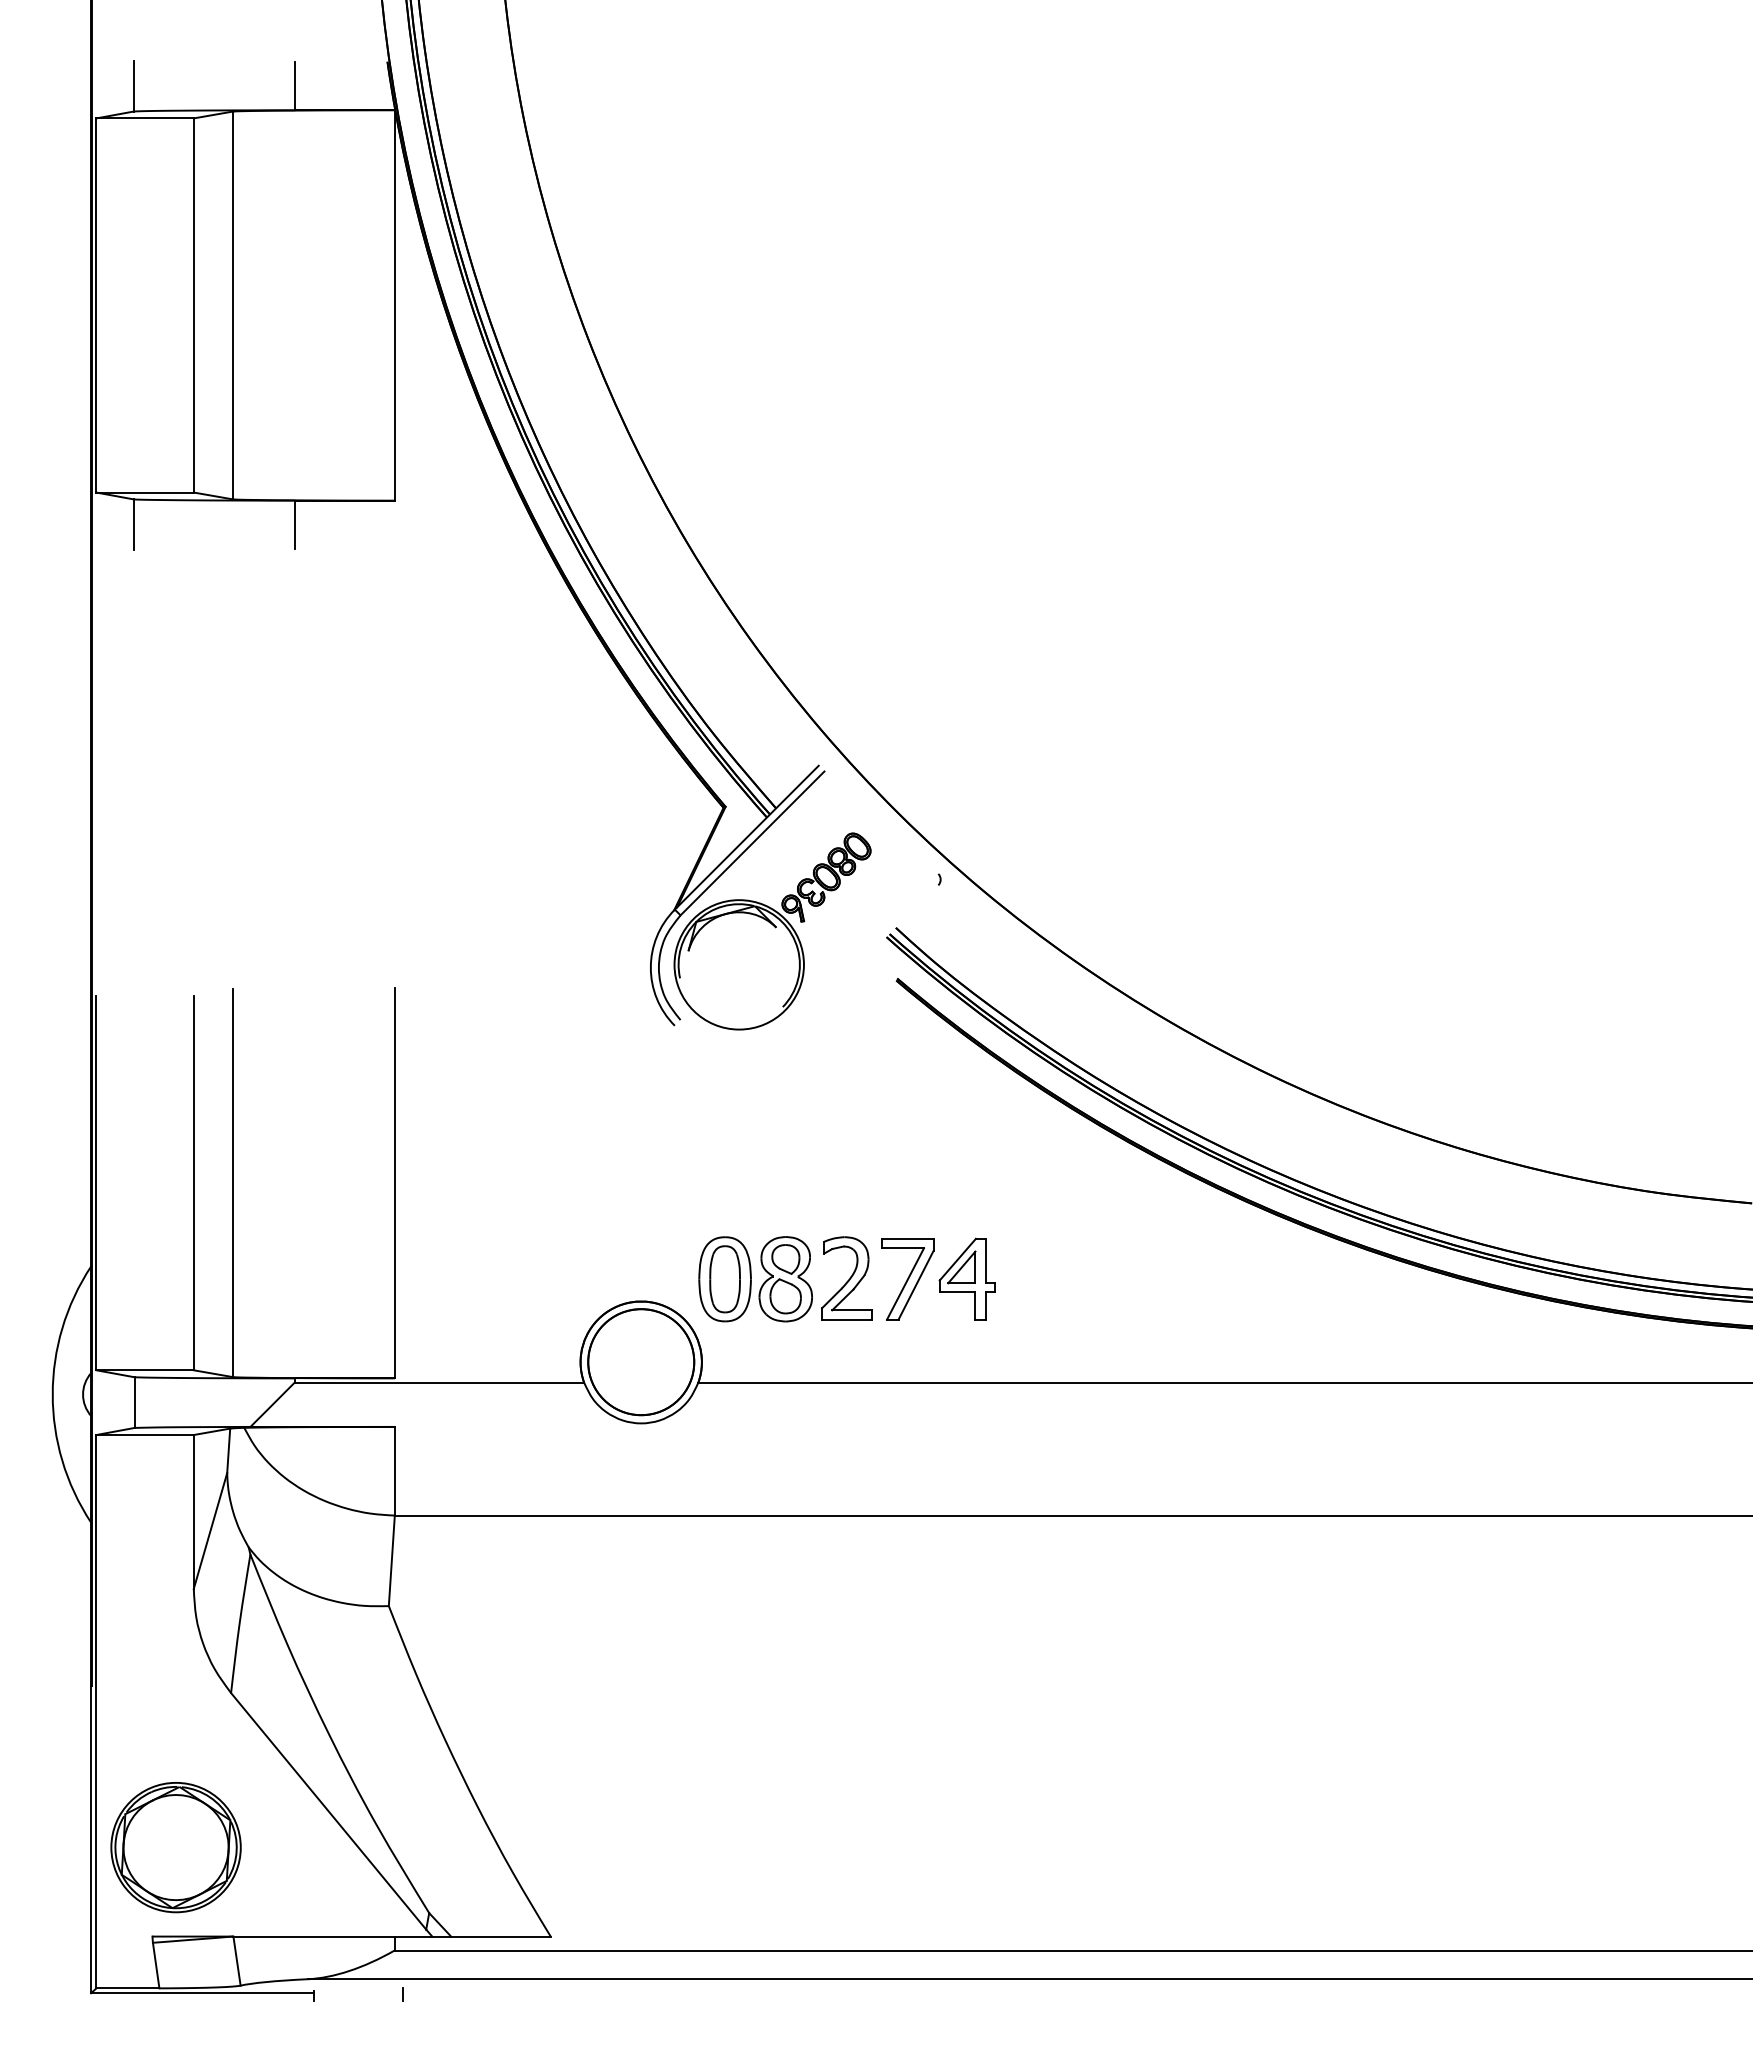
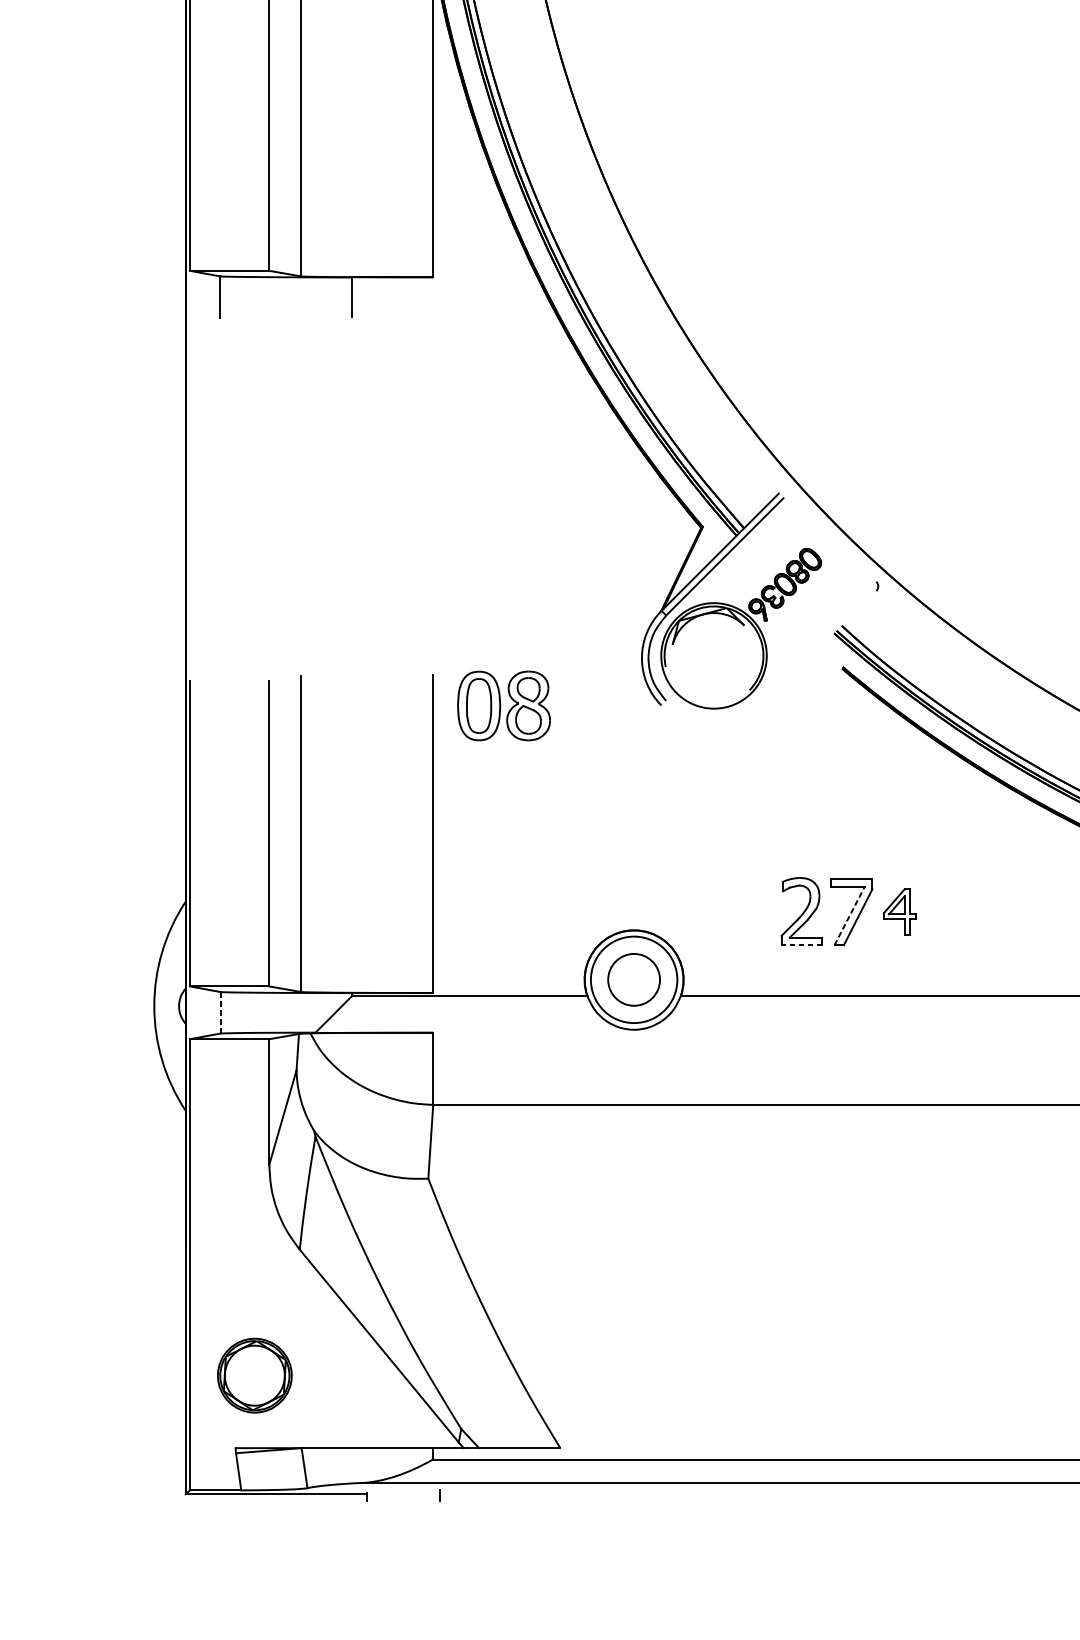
part: (966, 1278) -> (899, 911), size x0.7
part: (755, 1279) -> (503, 706), moved
line: (905, 1283) -> (849, 915), solid -> dashed
line: (846, 1319) -> (801, 945), solid -> dashed
circle: (641, 1362) -> (634, 980), size x0.6
line: (134, 1402) -> (220, 1012), solid -> dashed
part: (175, 1847) -> (254, 1375), size x0.7

